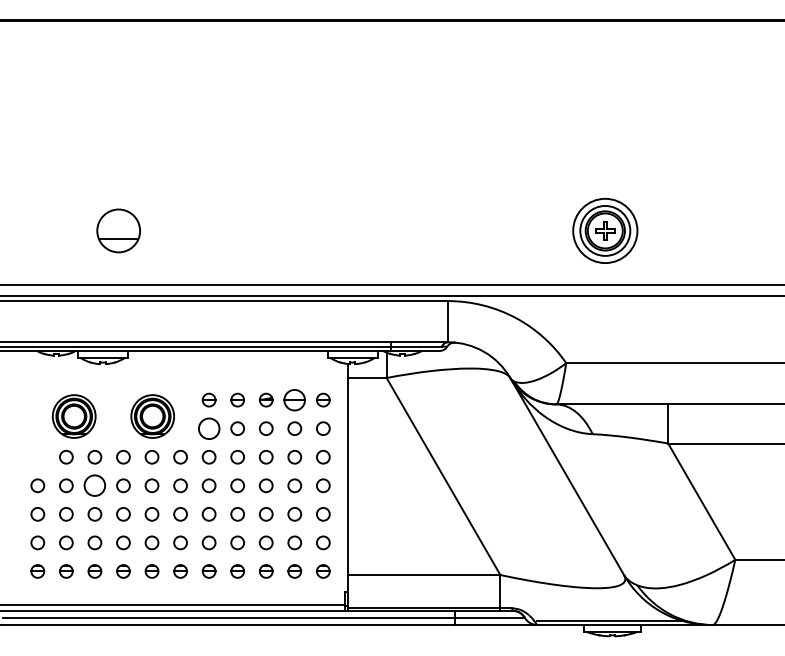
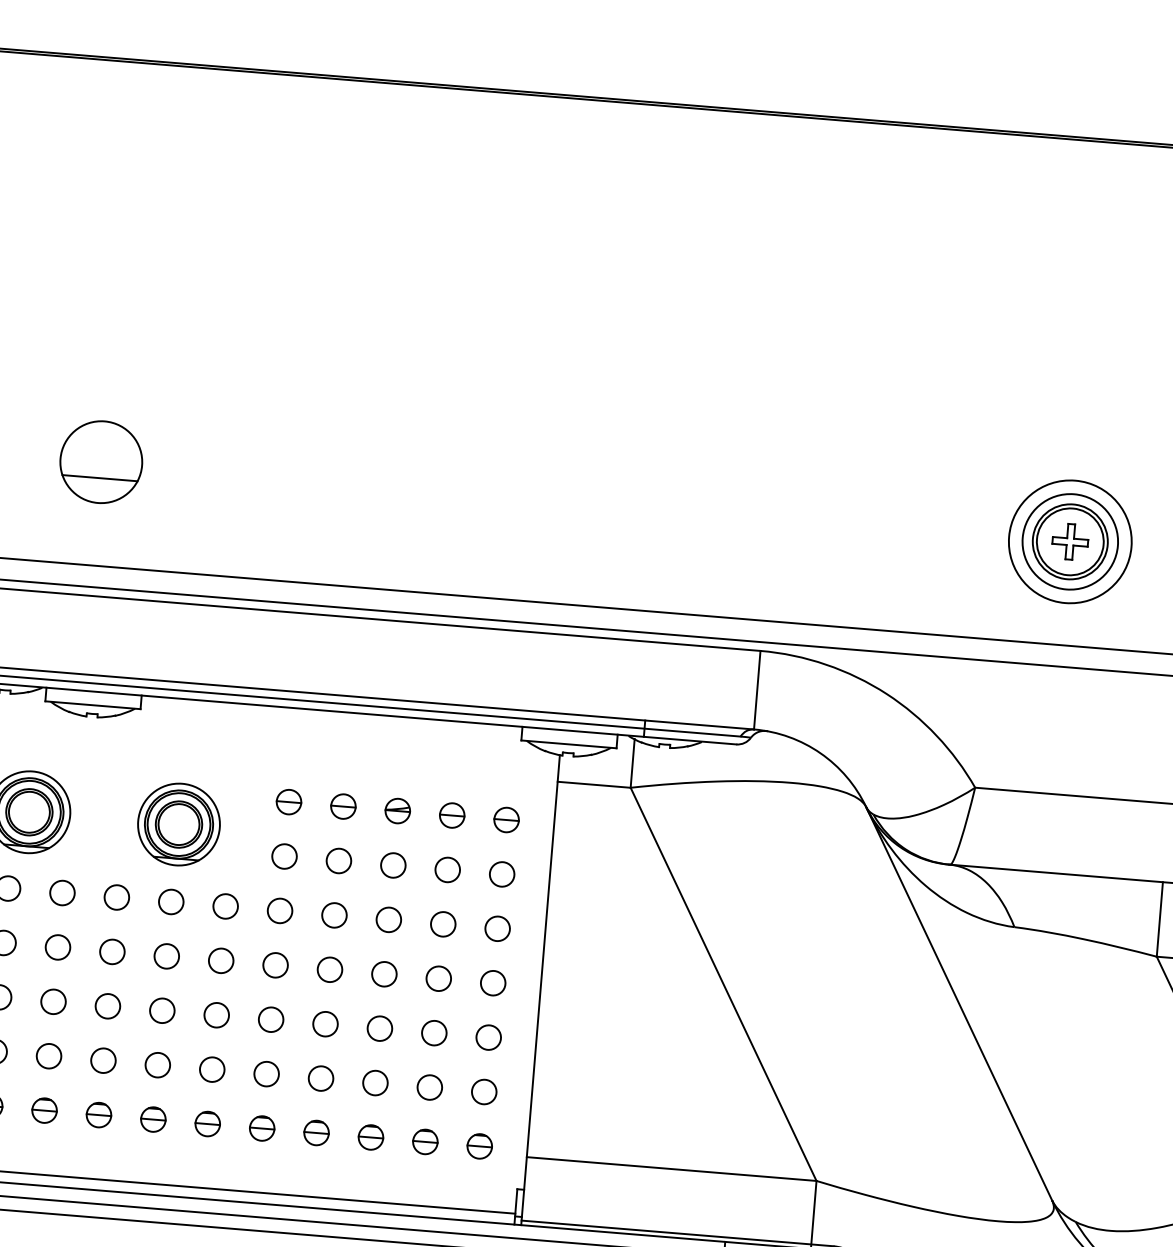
part: (118, 230) -> (100, 461), moved
part: (294, 399) -> (451, 814), size x0.62
circle: (208, 428) -> (283, 856), size x0.62
circle: (94, 485) -> (57, 946), size x0.62

